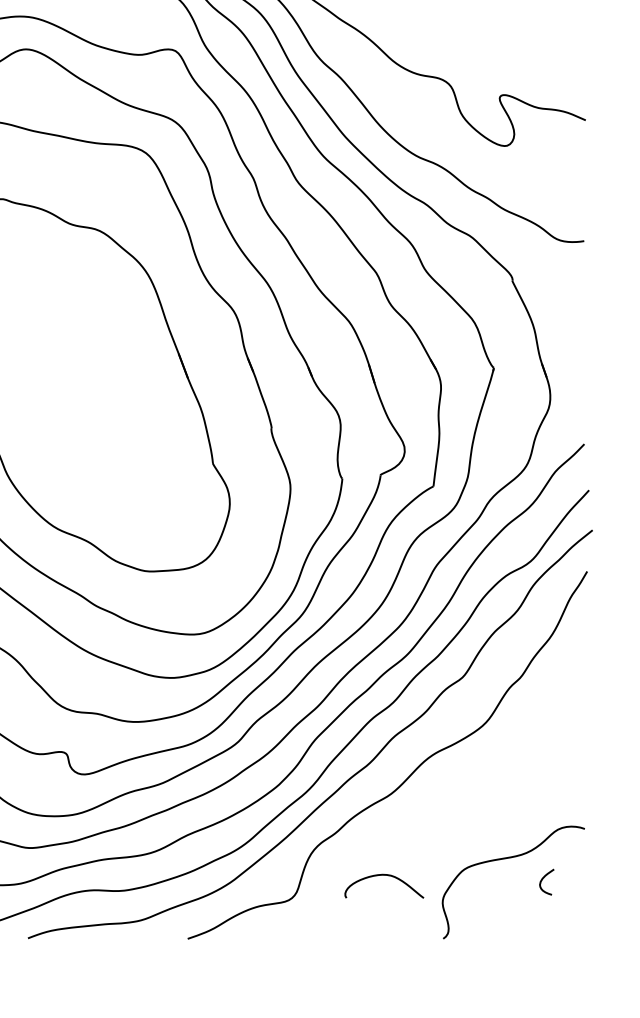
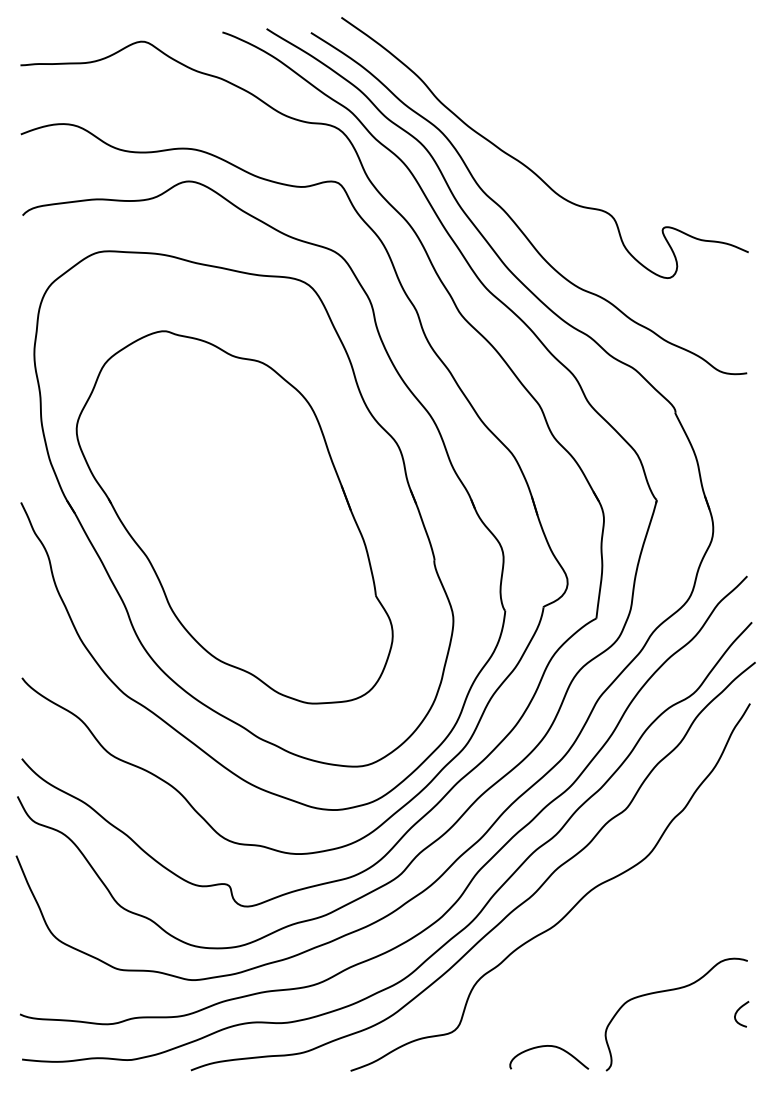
curve: (387, 876) -> (552, 1047), moved
curve: (543, 879) -> (738, 1011), moved

